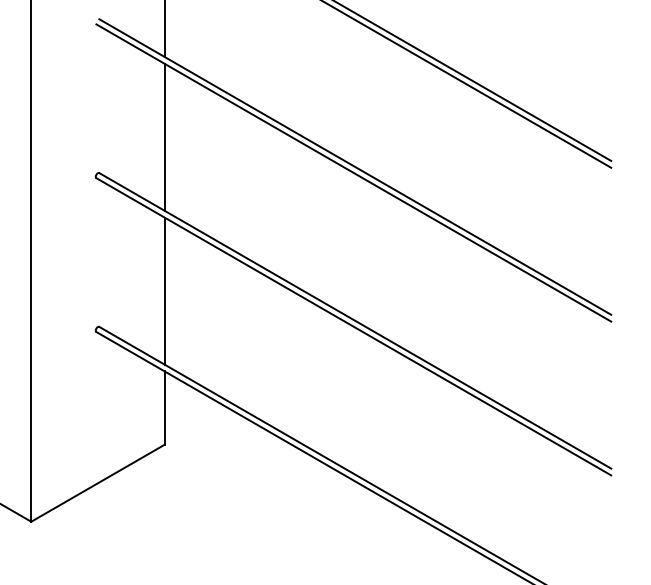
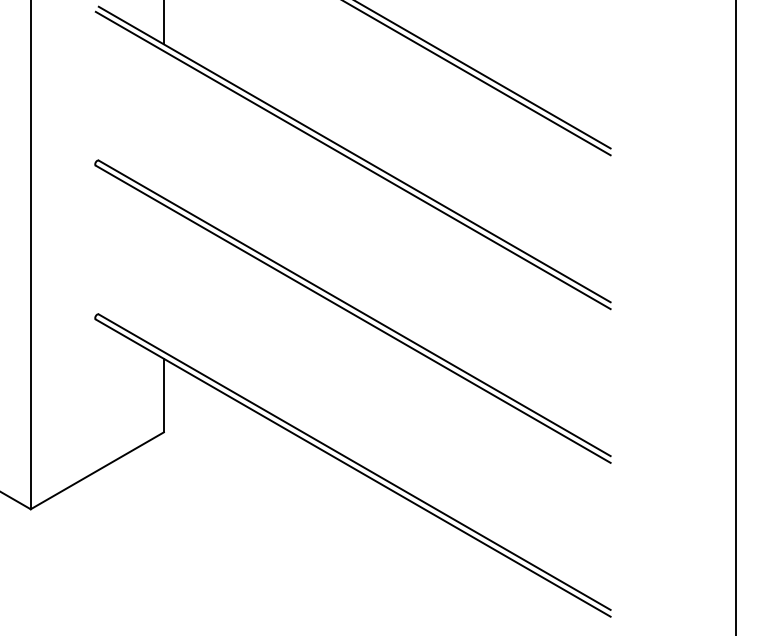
line: (164, 136) -> (163, 124), removed
line: (164, 290) -> (163, 278), removed

